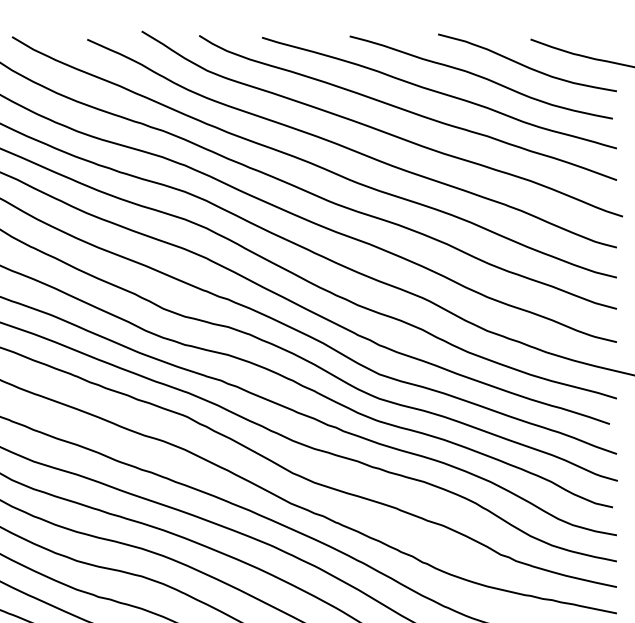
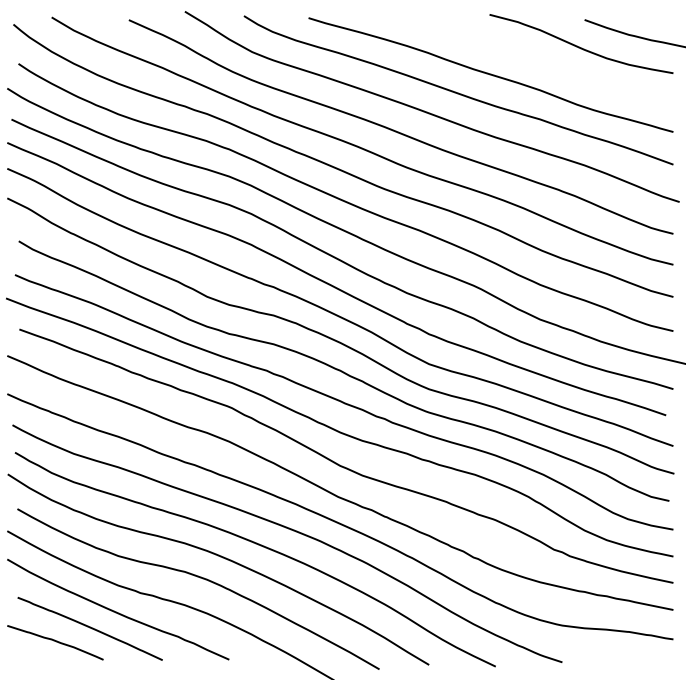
curve: (480, 77) -> (533, 59), removed

